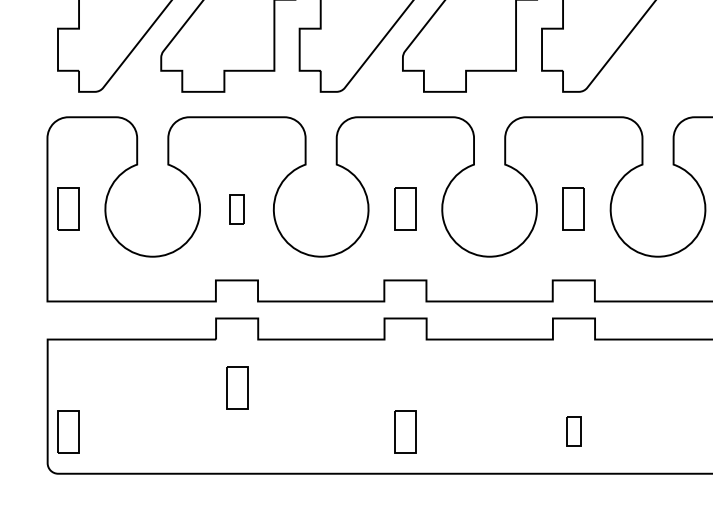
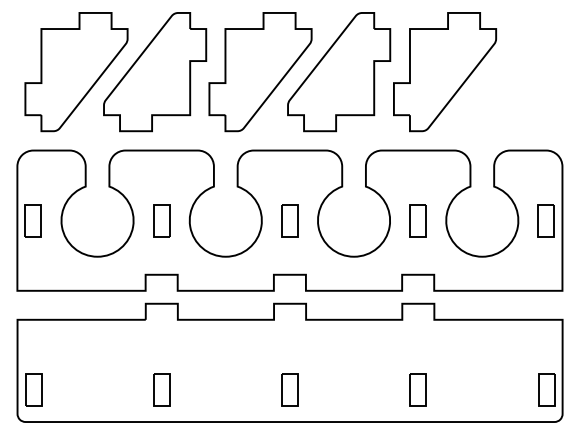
part: (236, 209) -> (161, 220), size x1.43
part: (236, 387) -> (161, 389), moved
part: (572, 431) -> (417, 389), size x1.43

